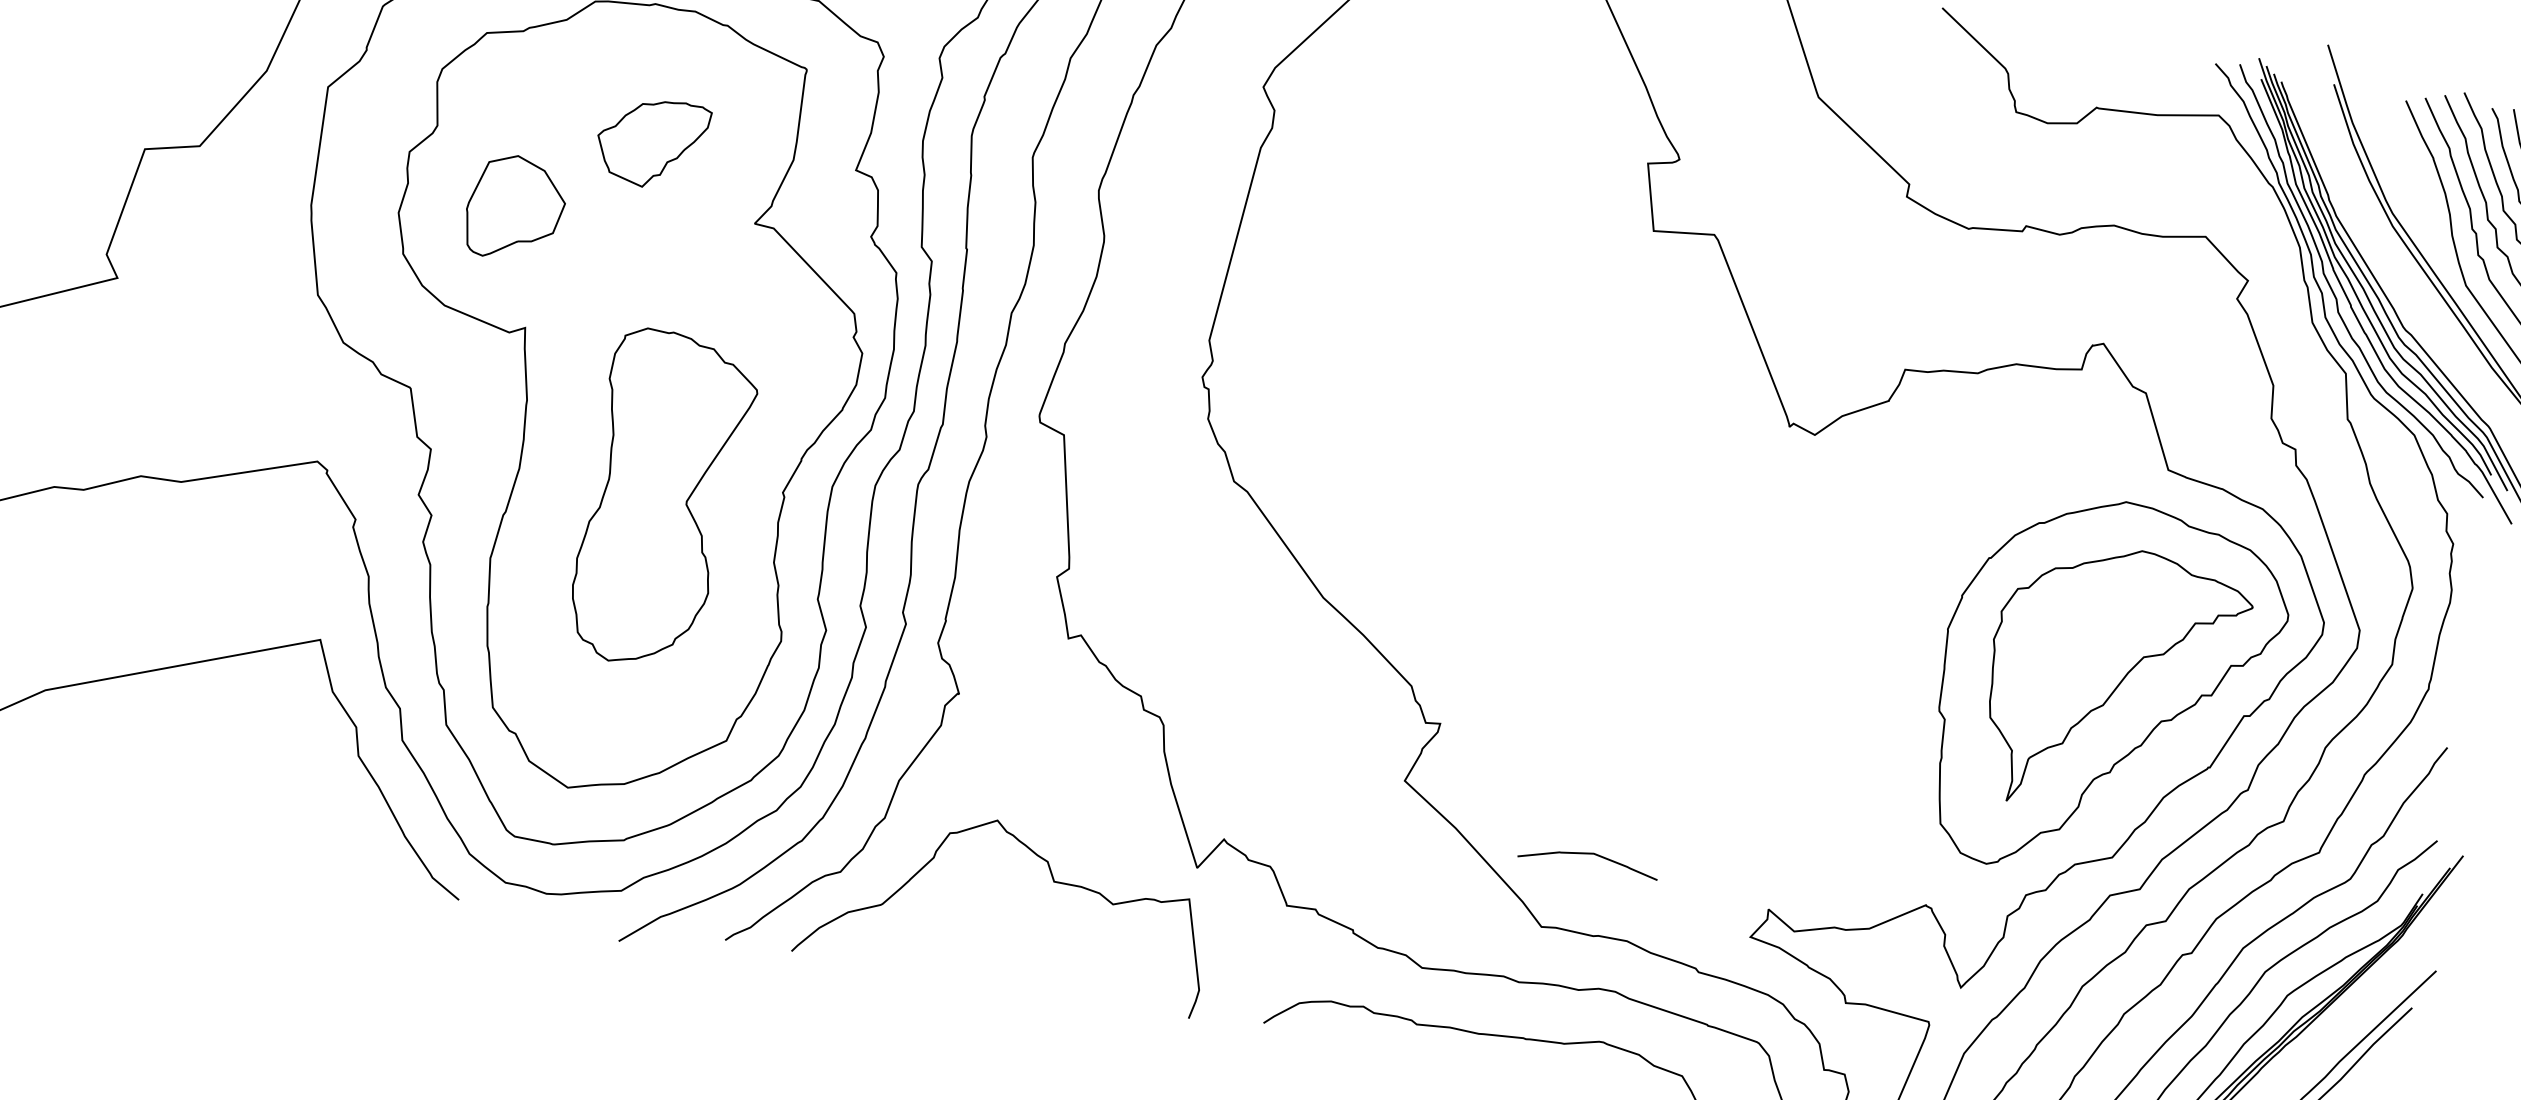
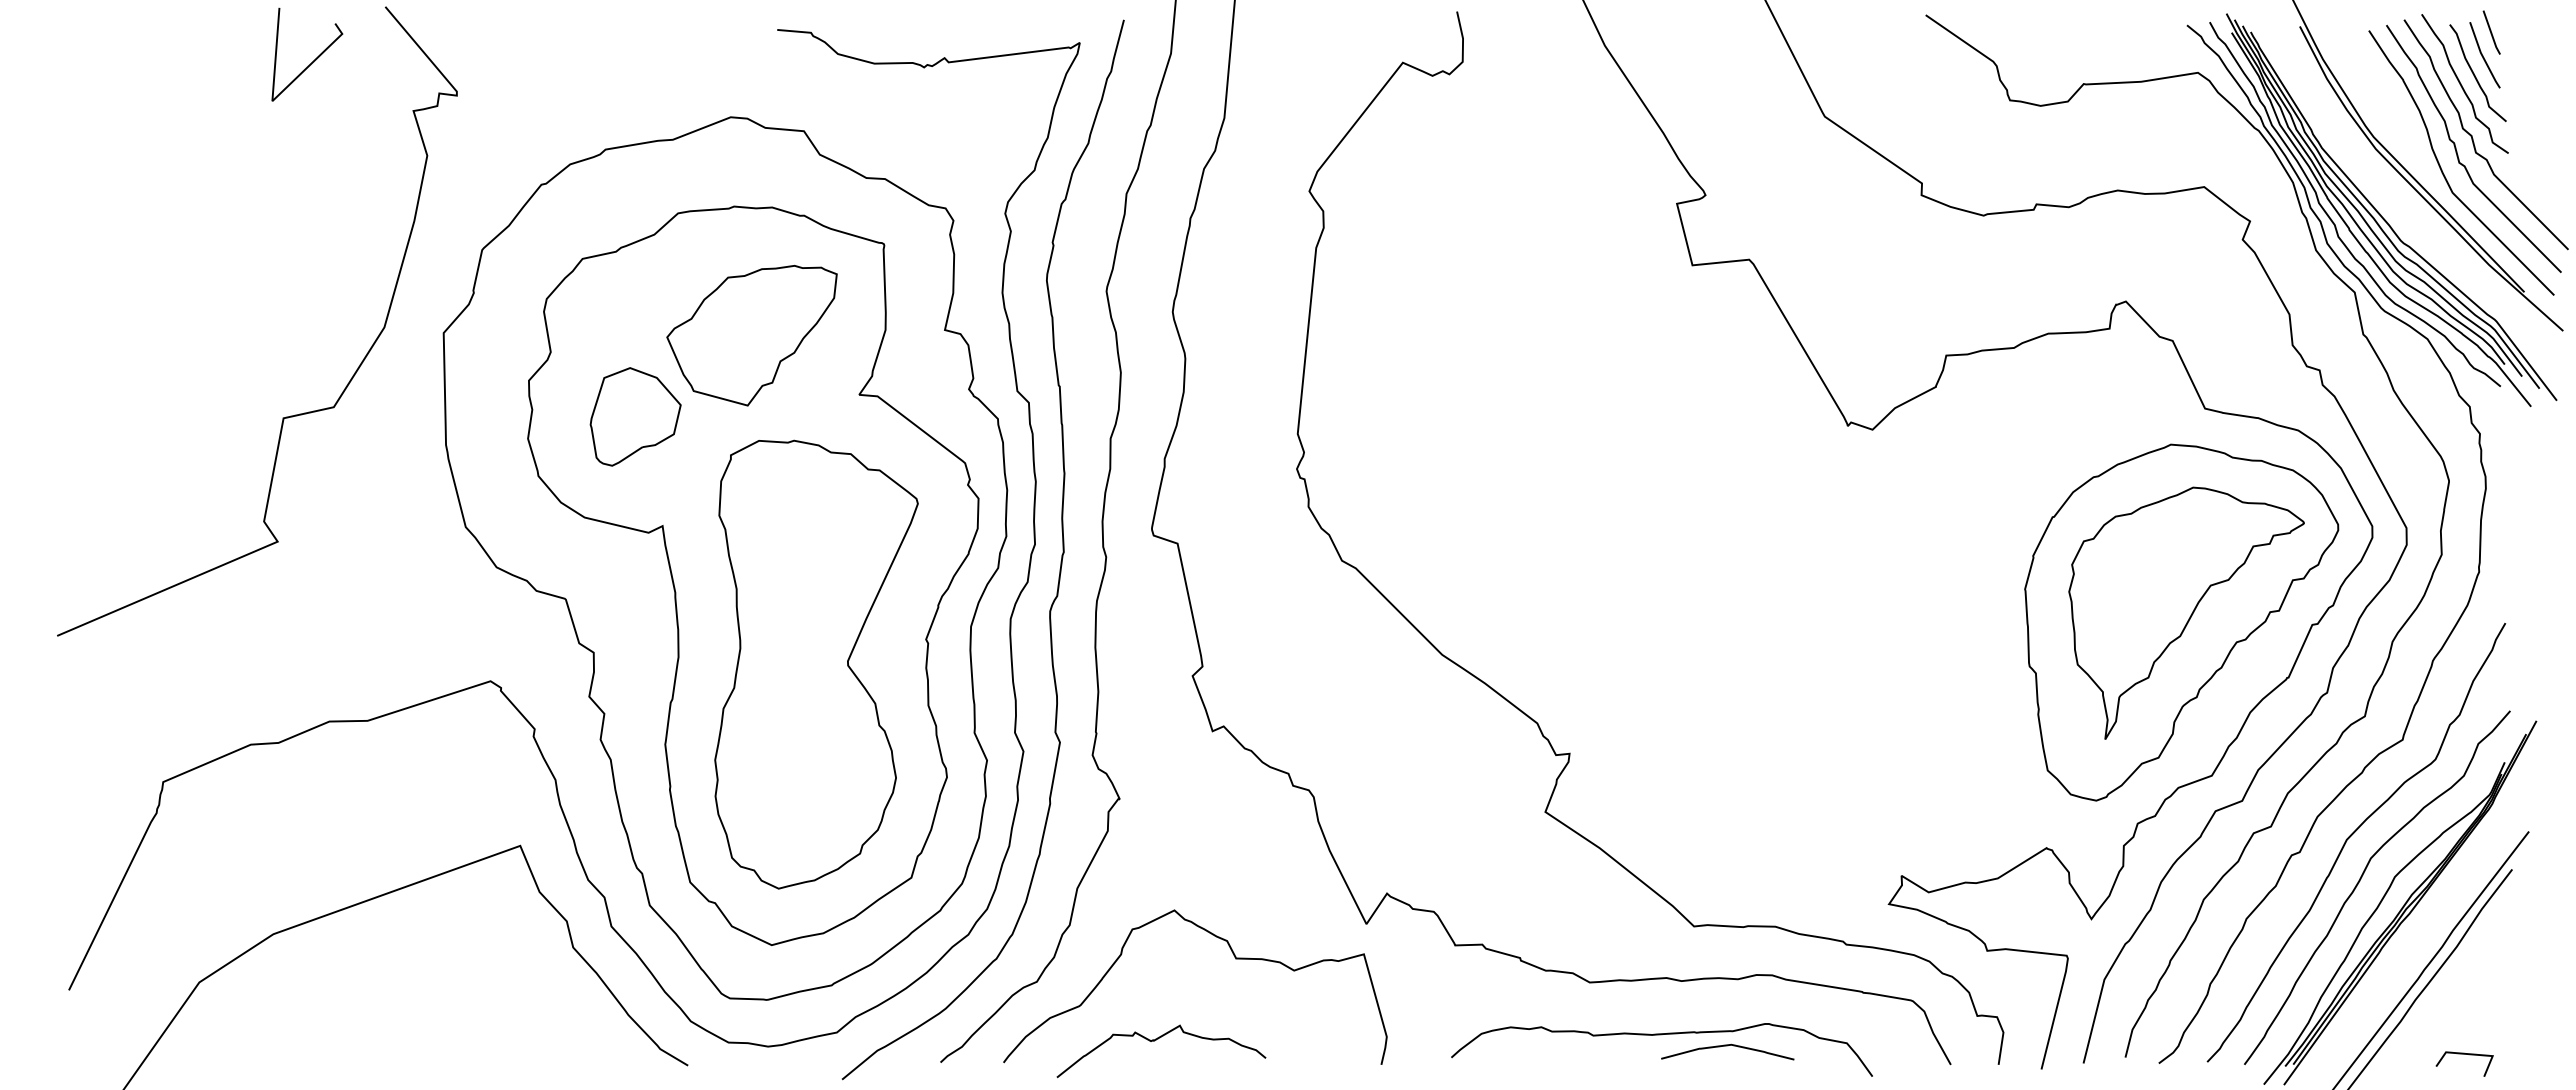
part: (651, 142) -> (751, 335), size x1.67
part: (663, 500) -> (816, 664), size x1.43
curve: (1589, 854) -> (1727, 1046), moved
curve: (956, 954) -> (1156, 1040), added

